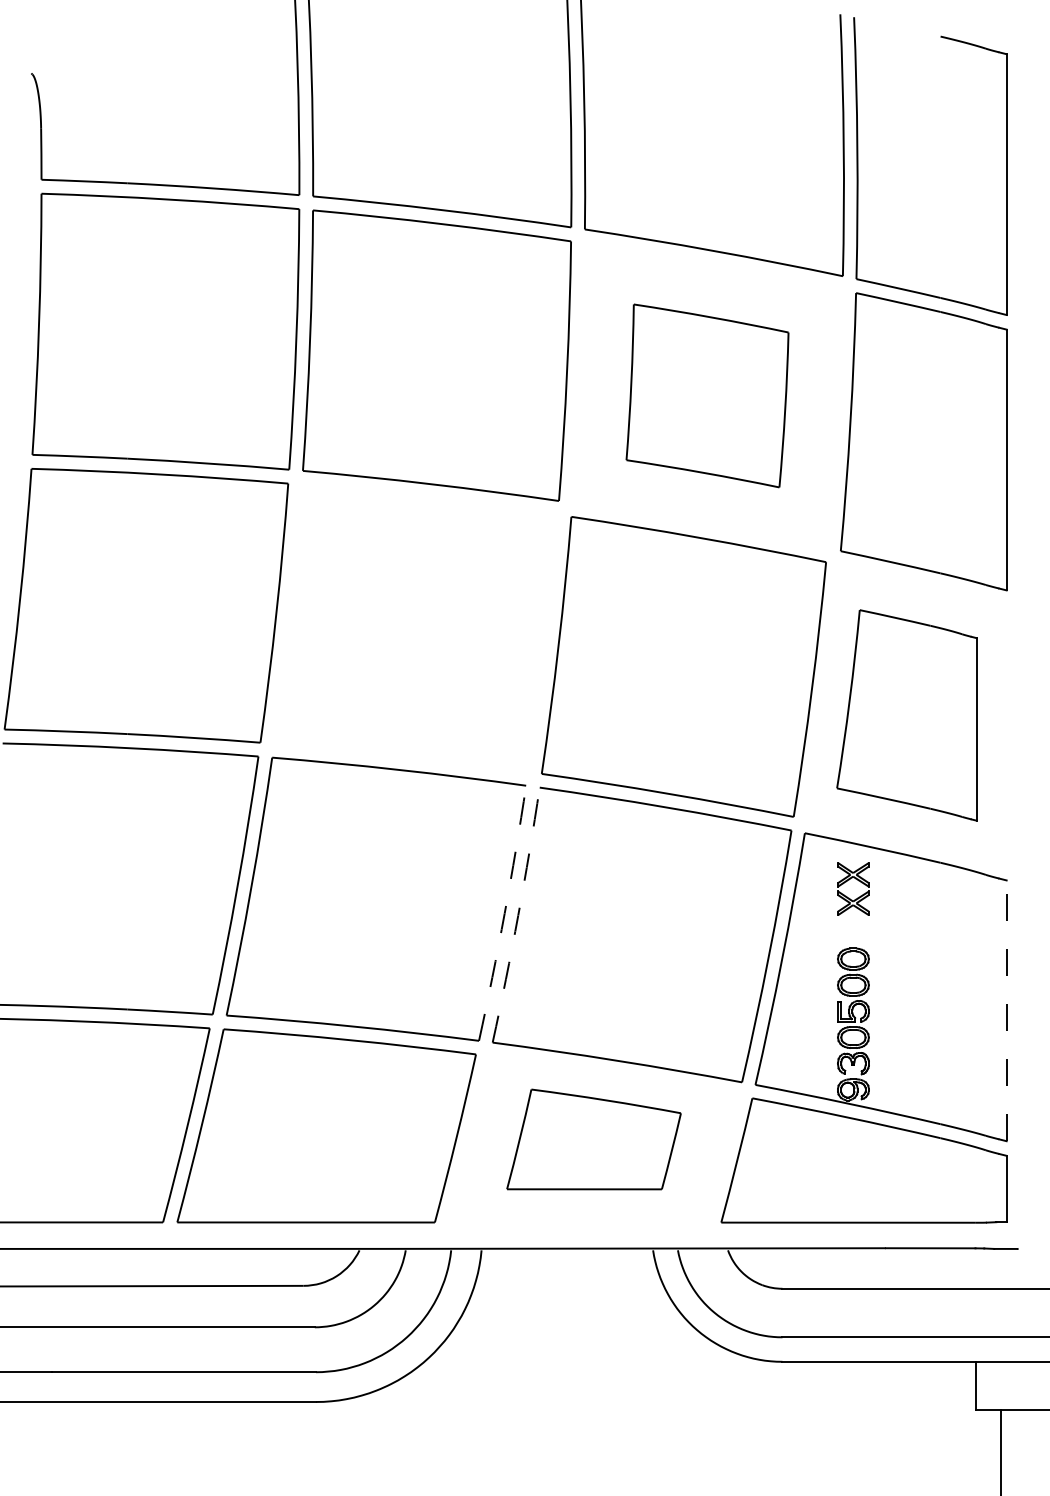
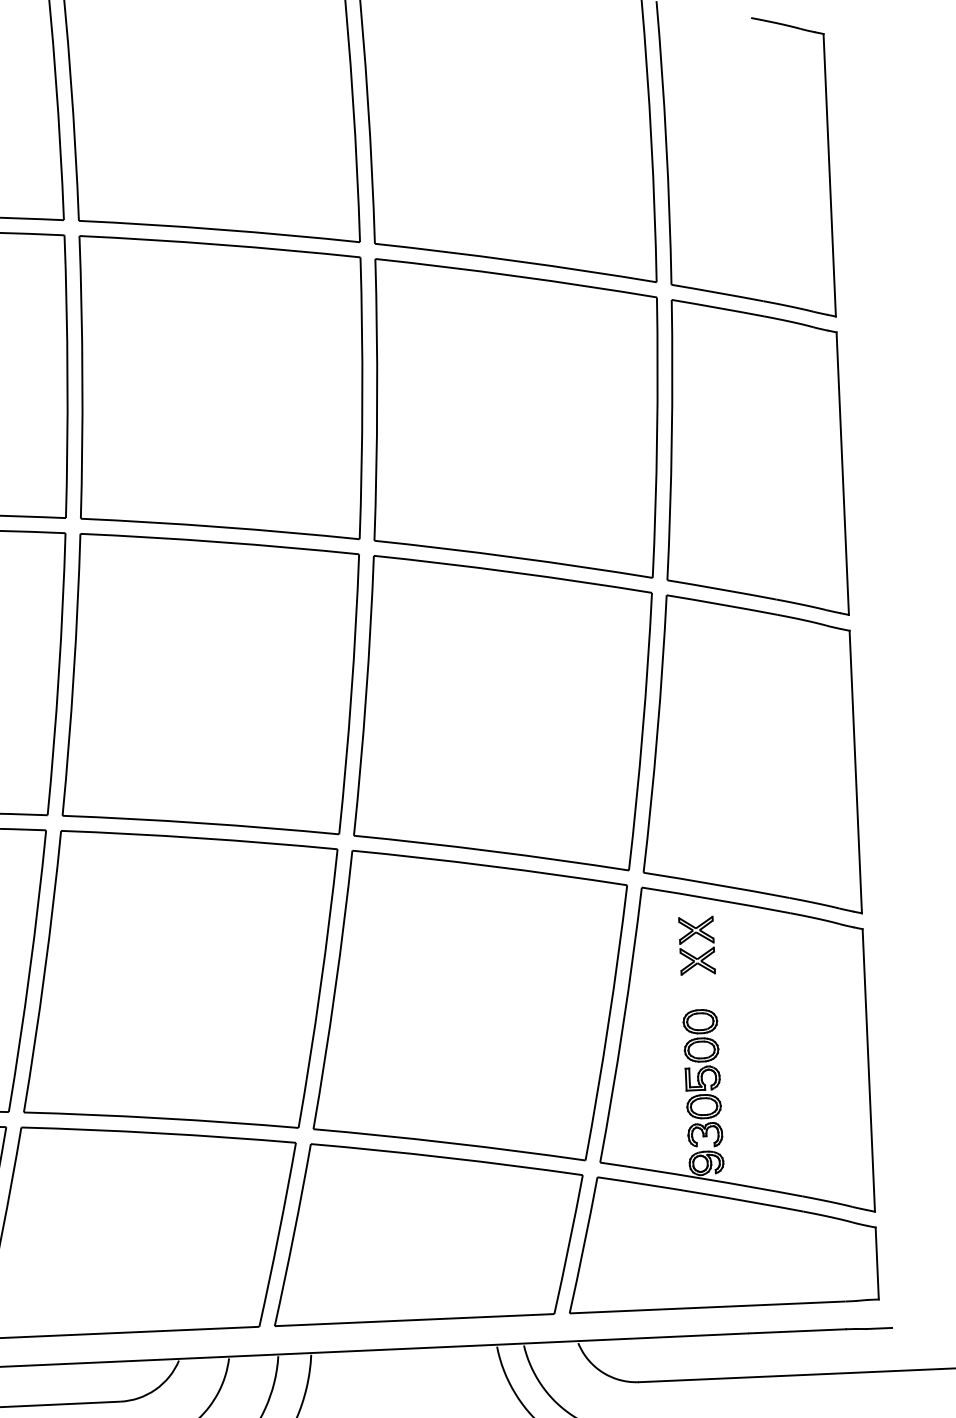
part: (707, 395) -> (515, 417), size x1.67
part: (415, 628) -> (210, 684), added
part: (906, 715) -> (746, 755), size x1.43
arc: (504, 913) -> (320, 988), dashed -> solid
arc: (518, 915) -> (335, 990), dashed -> solid
line: (1006, 1010) -> (868, 1070), dashed -> solid
part: (593, 1139) -> (427, 1229), size x1.67

